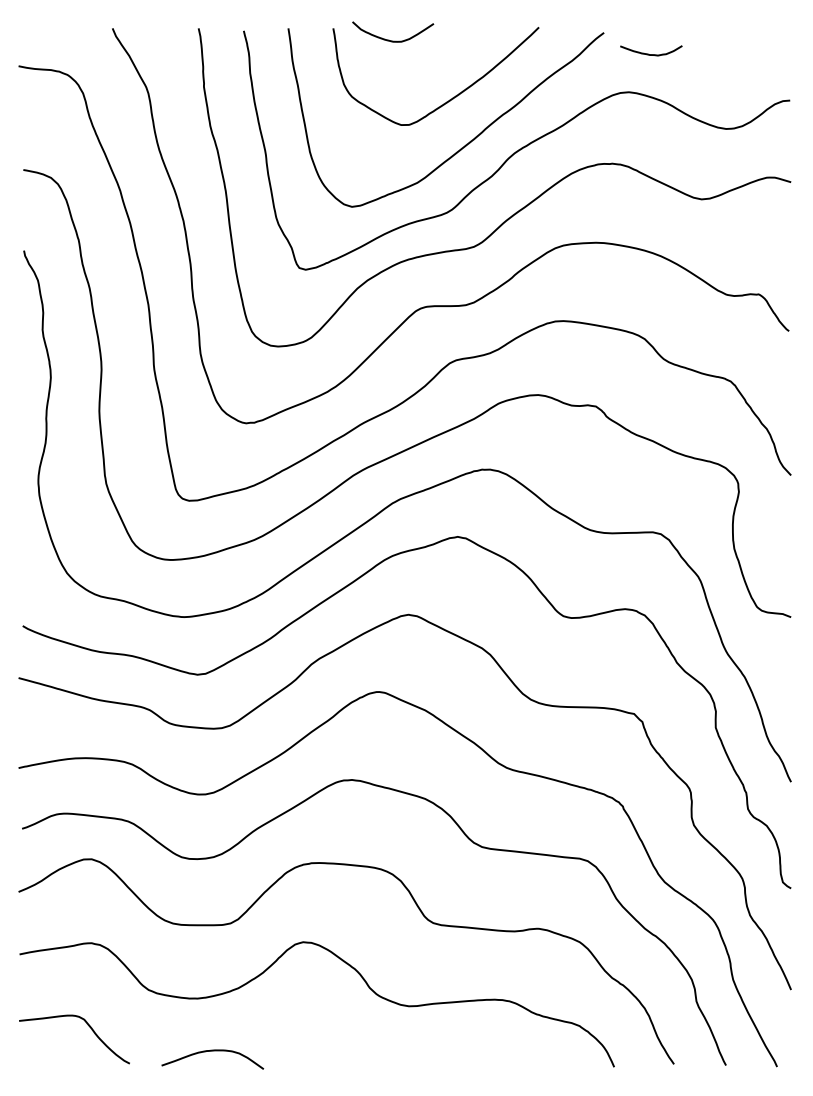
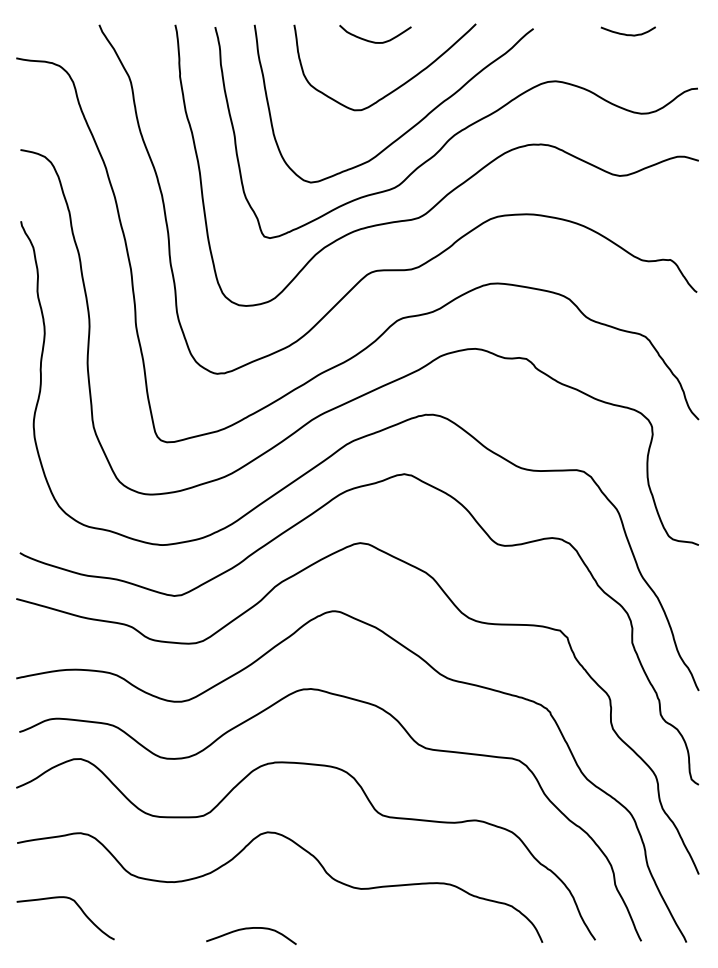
curve: (389, 39) -> (372, 40), moved
curve: (651, 54) -> (628, 34), moved
curve: (212, 1051) -> (251, 928), moved

